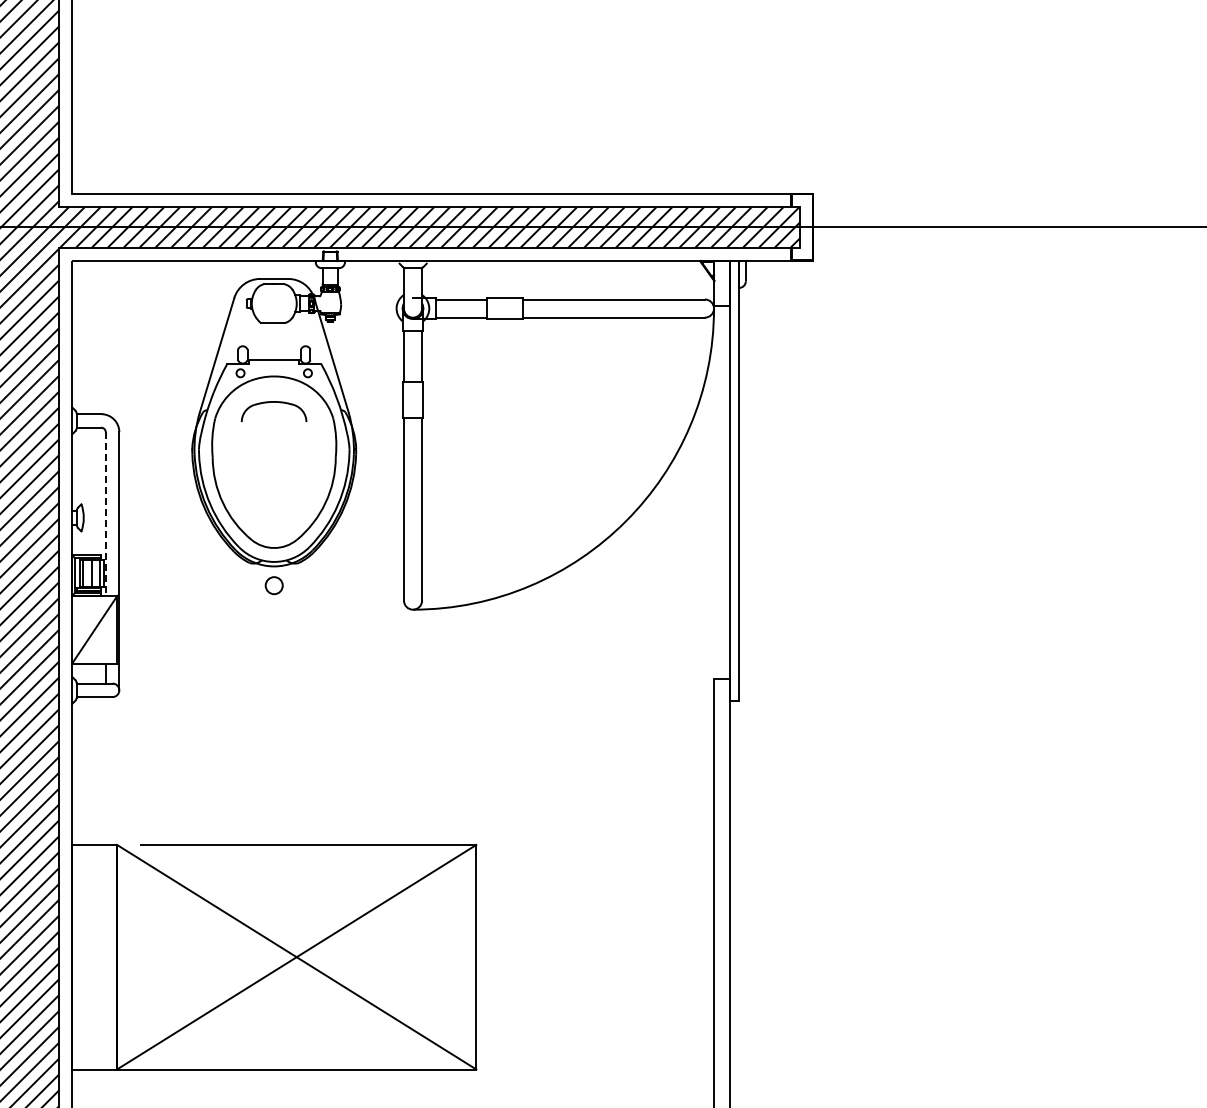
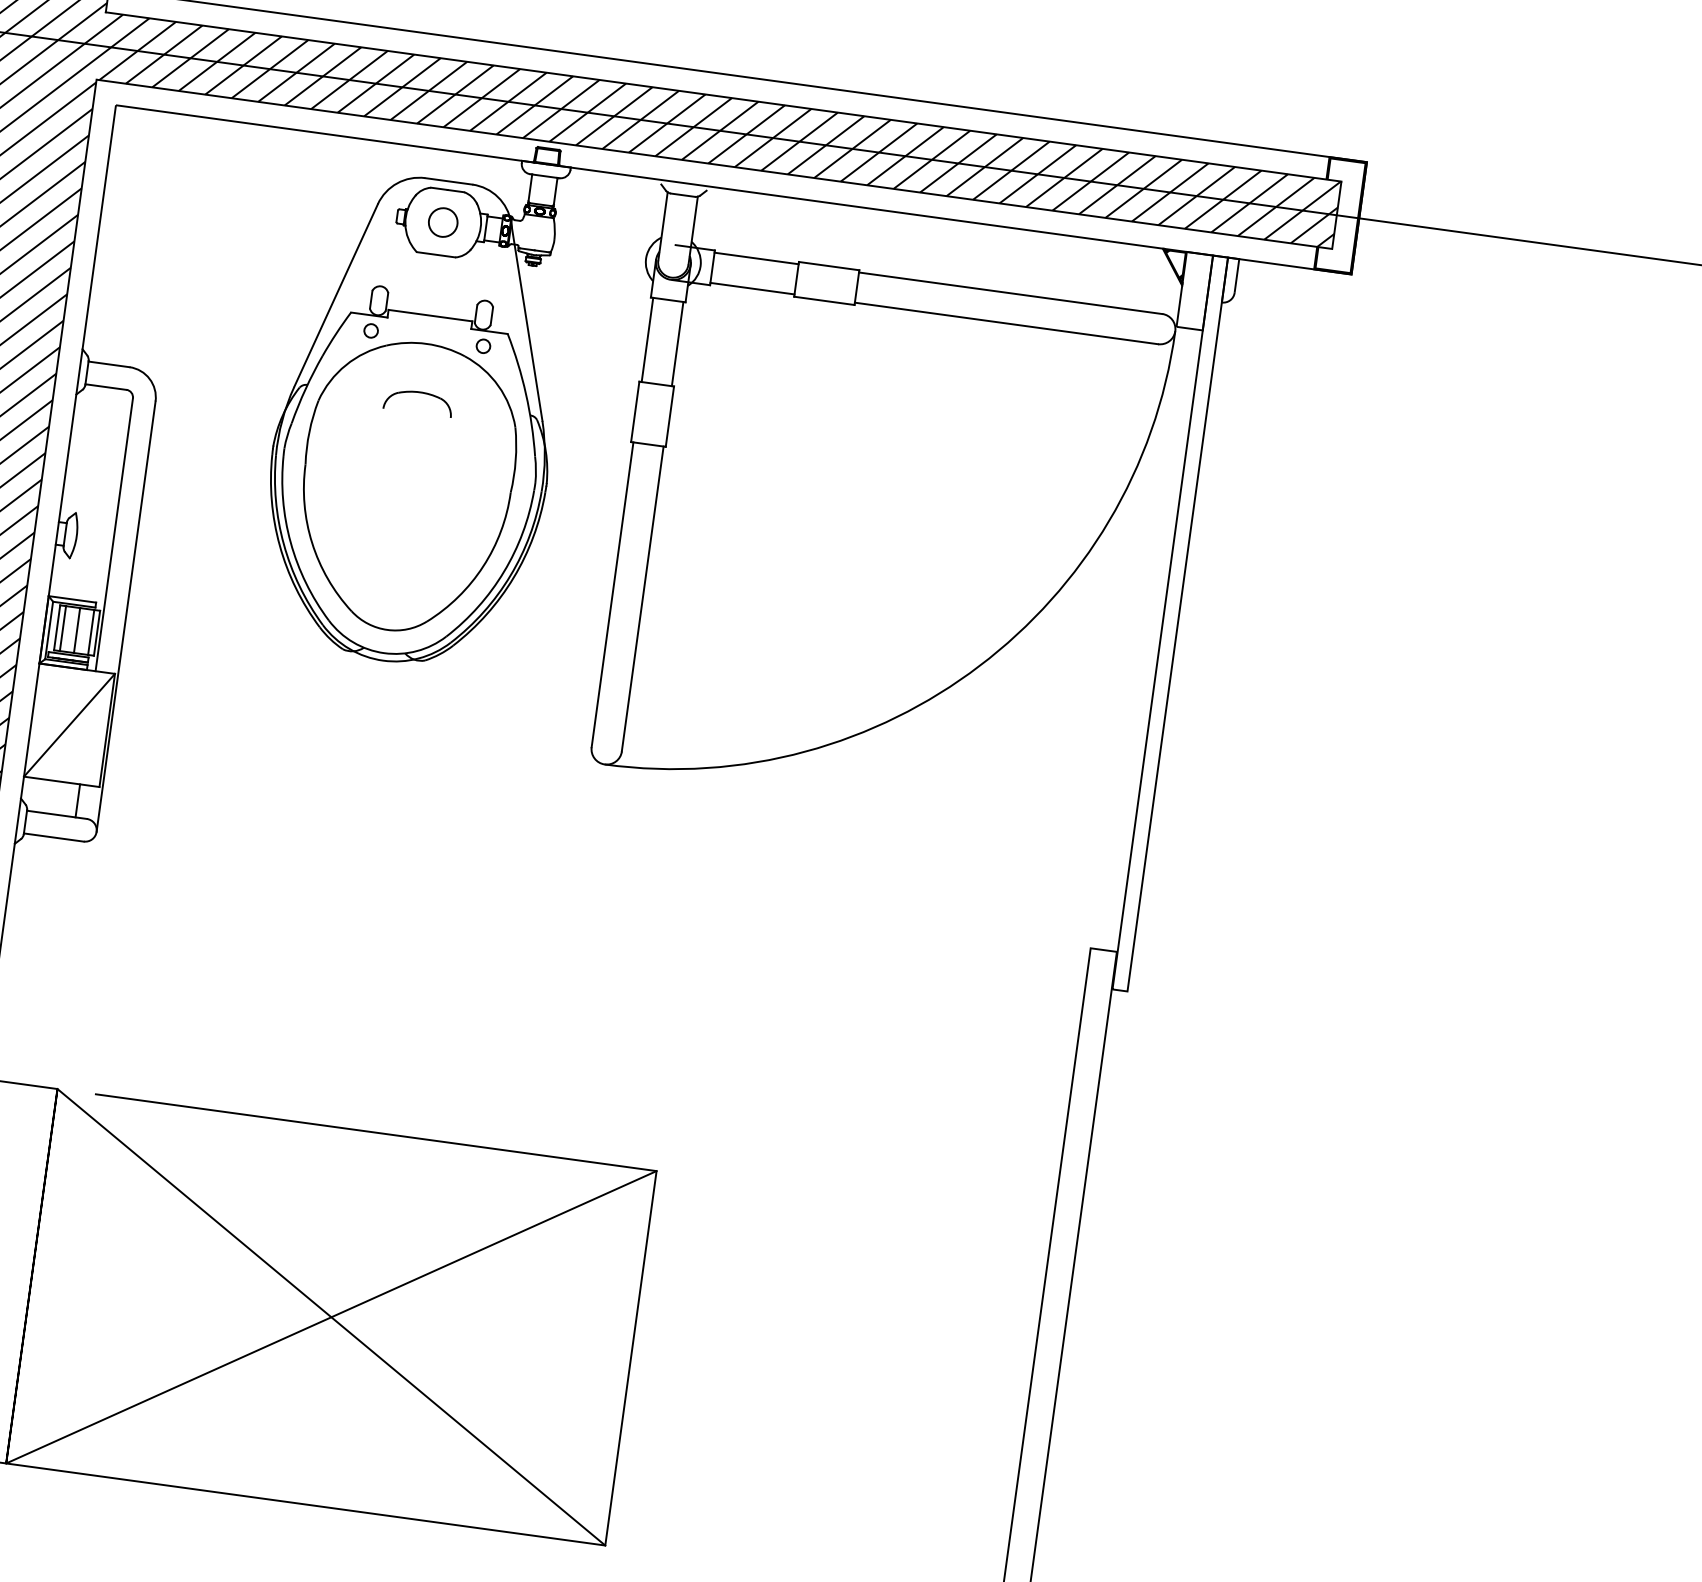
part: (274, 411) -> (419, 402), size x0.62
line: (105, 514) -> (113, 535), dashed -> solid
circle: (273, 585) -> (442, 222), moved

